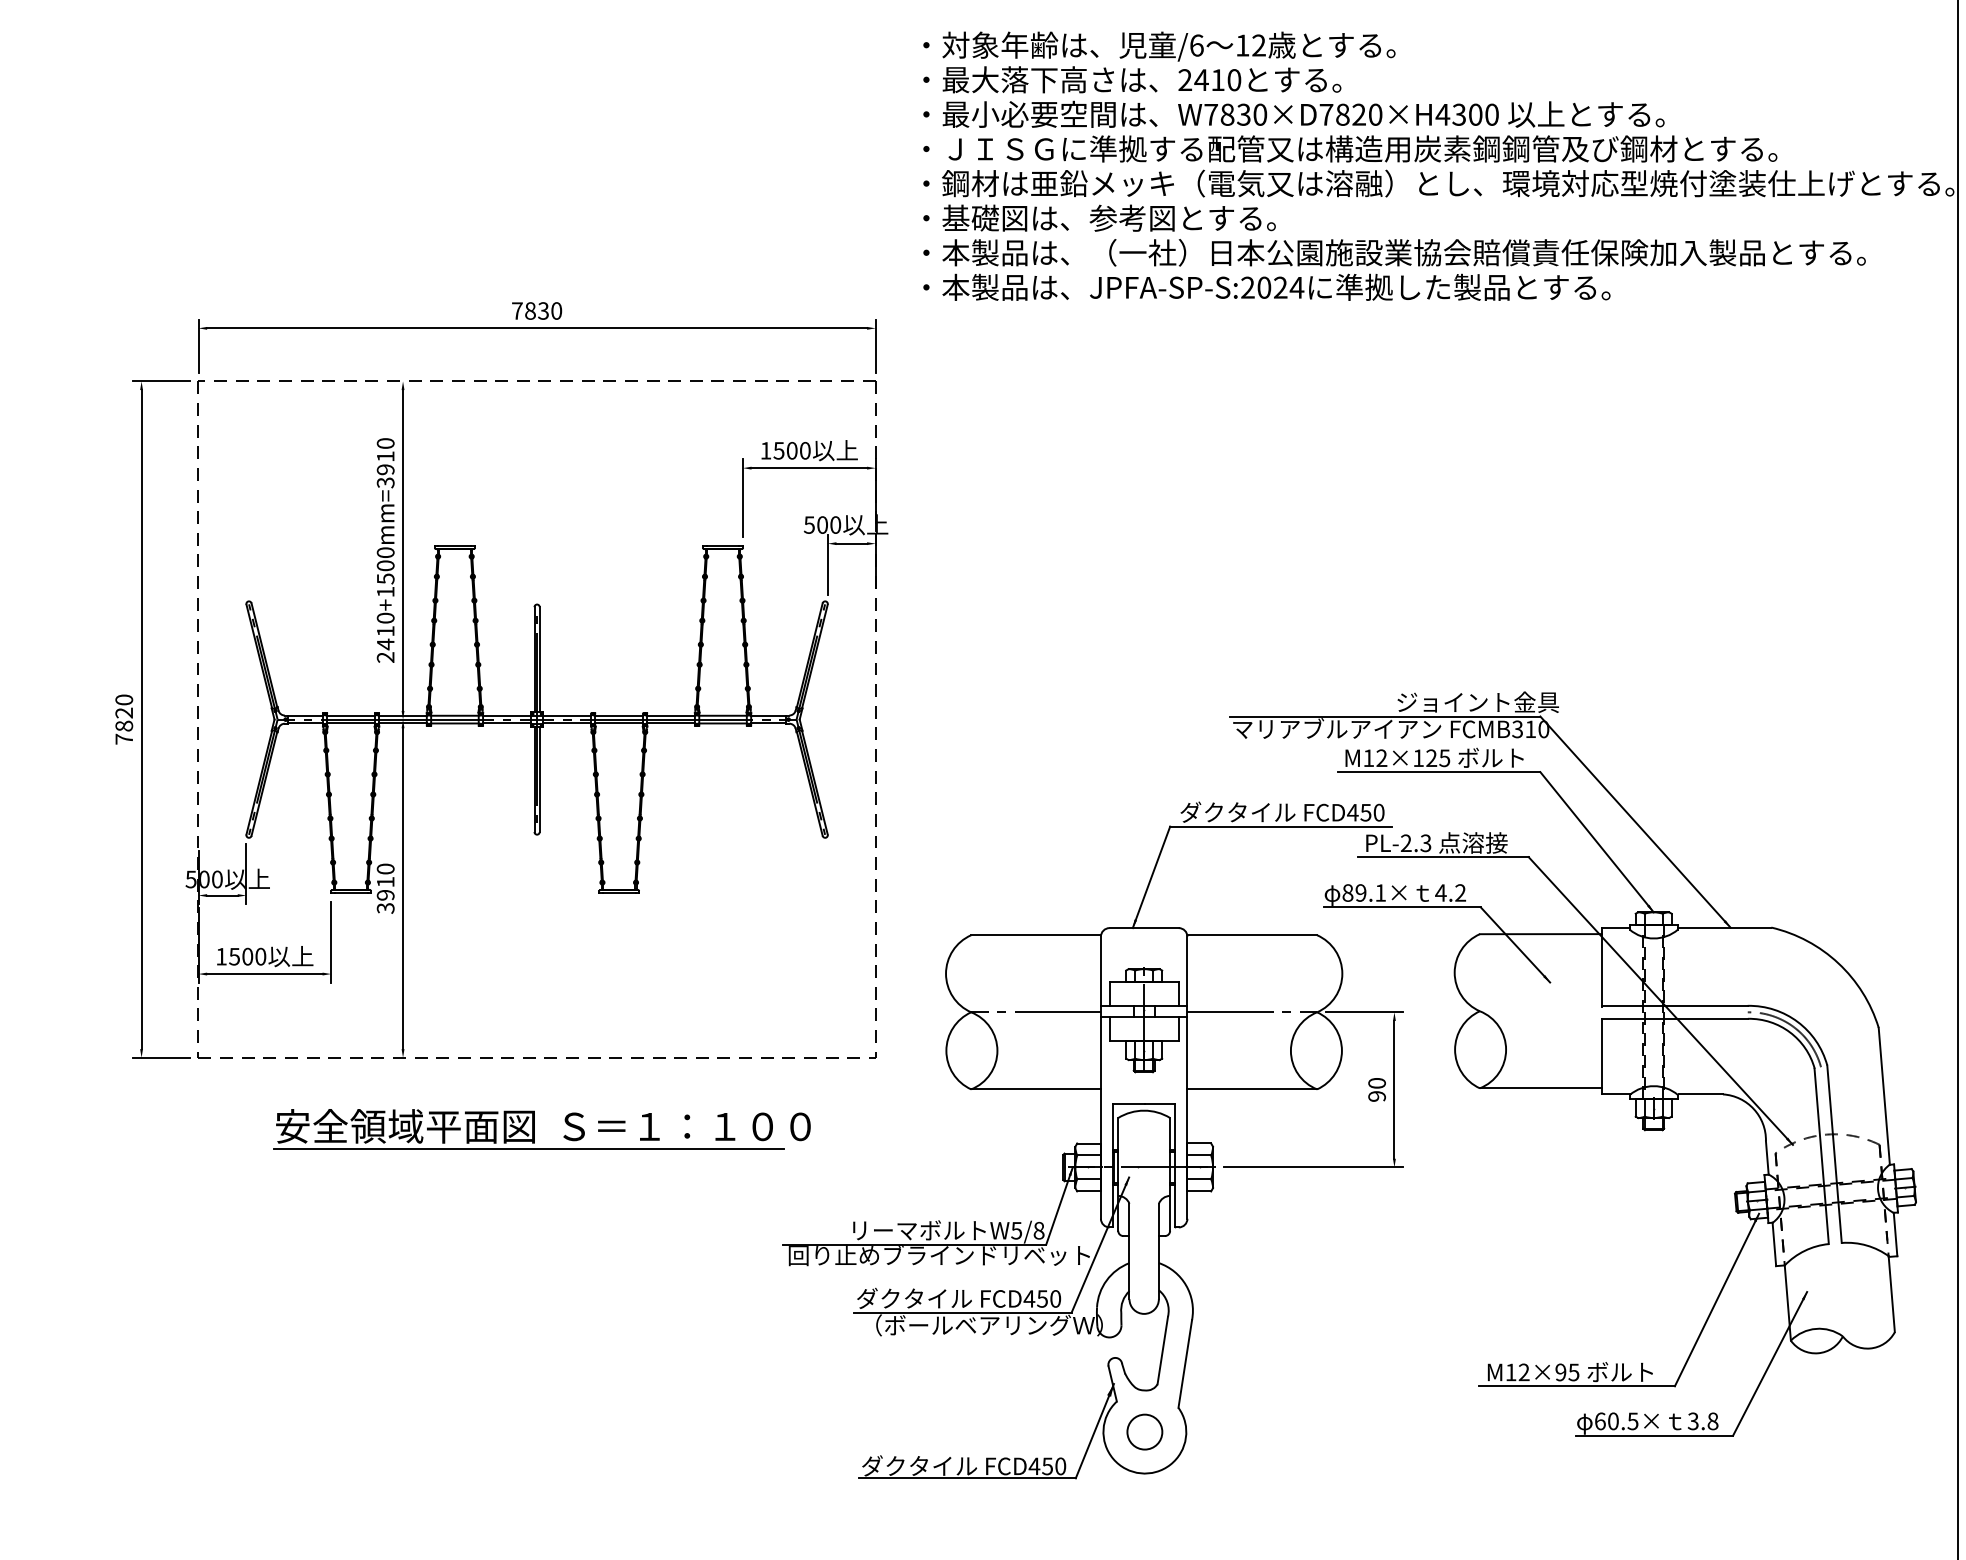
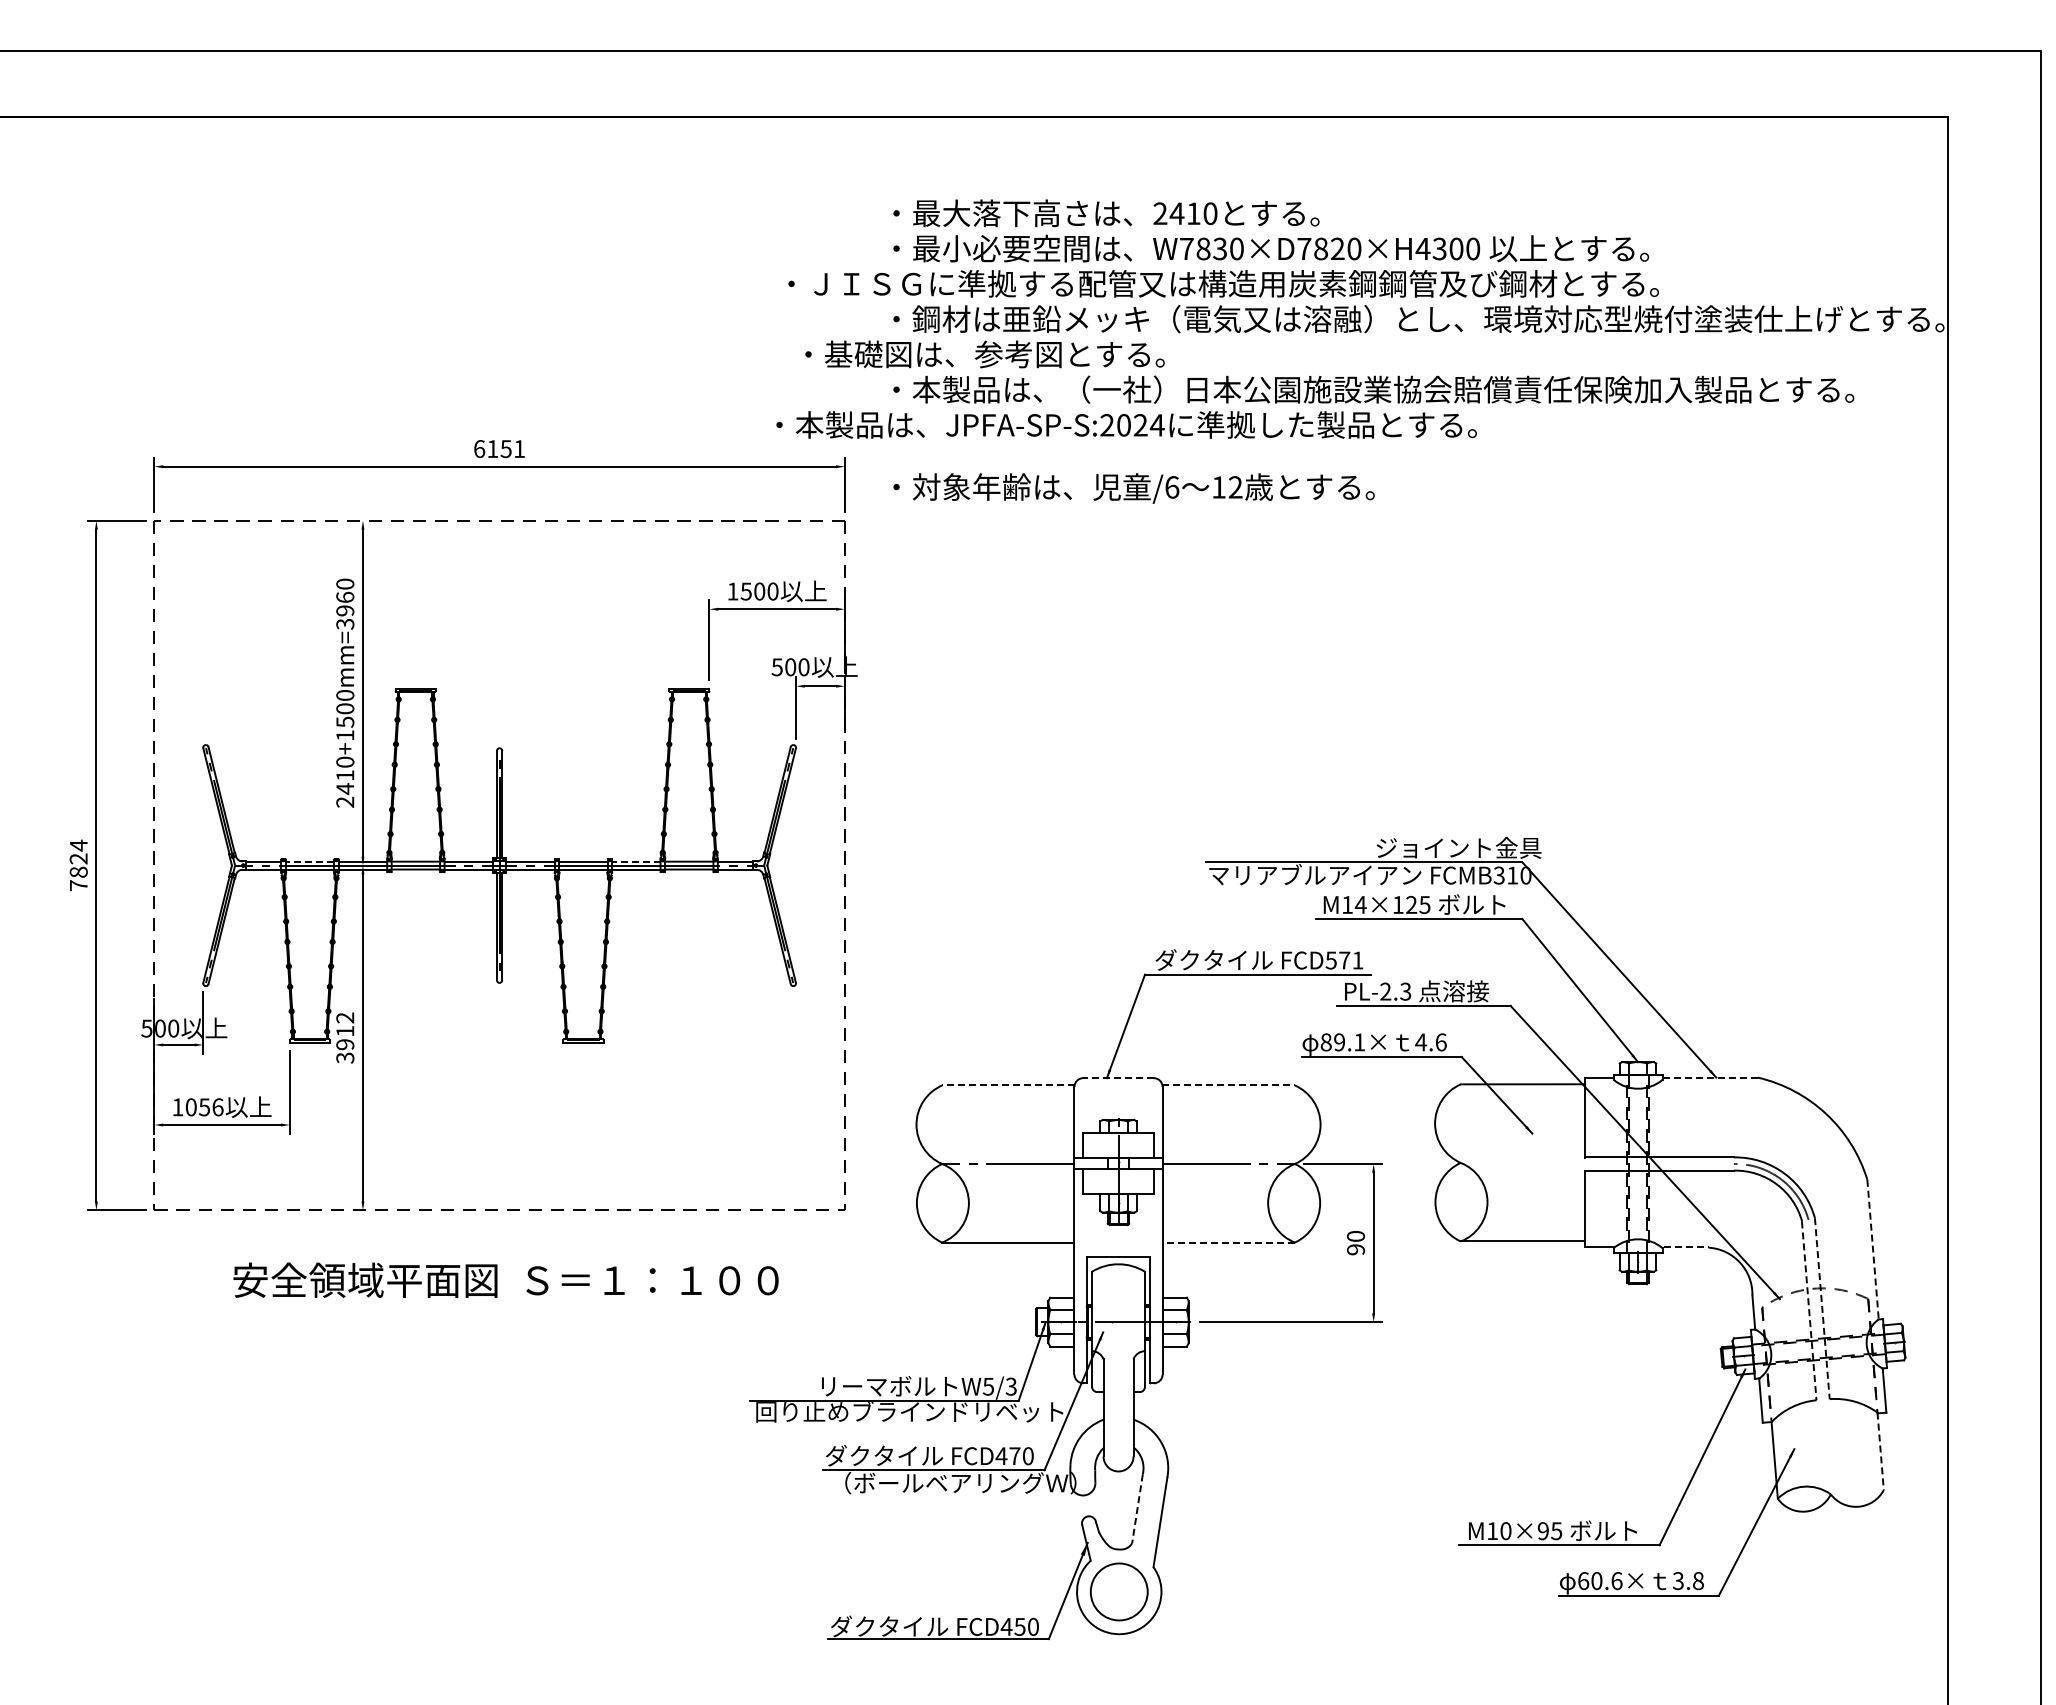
text: (1158, 46) -> (1133, 488), moved
text: (1350, 148) -> (1223, 283), moved
text: (1099, 218) -> (984, 354), moved
text: (1266, 286) -> (1126, 424), moved
text: (536, 311) -> (499, 449), 7830 -> 6151
text: (385, 455) -> (345, 596), 2410+1500mm=3910 -> 2410+1500mm=3960
text: (124, 699) -> (78, 845), 7820 -> 7824
line: (350, 715) -> (309, 861), solid -> dashed
line: (670, 715) -> (635, 861), solid -> dashed
text: (1381, 757) -> (1360, 904), M12×125 -> M14×125
text: (1365, 812) -> (1344, 960), FCD450 -> FCD571
text: (385, 868) -> (345, 1017), 3910 -> 3912
text: (1460, 893) -> (1440, 1042), 4.2 -> 4.6
line: (1724, 927) -> (1710, 1077), solid -> dashed
line: (1144, 928) -> (1118, 1078), solid -> dashed
line: (1035, 935) -> (1007, 1085), solid -> dashed
line: (1253, 935) -> (1229, 1085), solid -> dashed
text: (247, 956) -> (204, 1107), 1500 -> 1056
line: (1252, 1089) -> (1228, 1242), solid -> dashed
line: (1701, 1094) -> (1686, 1247), solid -> dashed
line: (1884, 1097) -> (1873, 1250), solid -> dashed
line: (529, 1149) -> (491, 1303), removed
line: (1834, 1154) -> (1822, 1308), solid -> dashed
line: (1821, 1156) -> (1809, 1310), solid -> dashed
text: (1038, 1230) -> (1010, 1386), W5/8 -> W5/3
line: (1891, 1294) -> (1880, 1451), solid -> dashed
text: (1042, 1299) -> (1014, 1456), FCD450 -> FCD470
line: (1162, 1350) -> (1137, 1508), solid -> dashed
text: (1523, 1372) -> (1505, 1531), M12×95 -> M10×95
text: (1632, 1421) -> (1616, 1581), 60.5× -> 60.6×
circle: (1145, 1431) -> (1119, 1591), size x1.6

